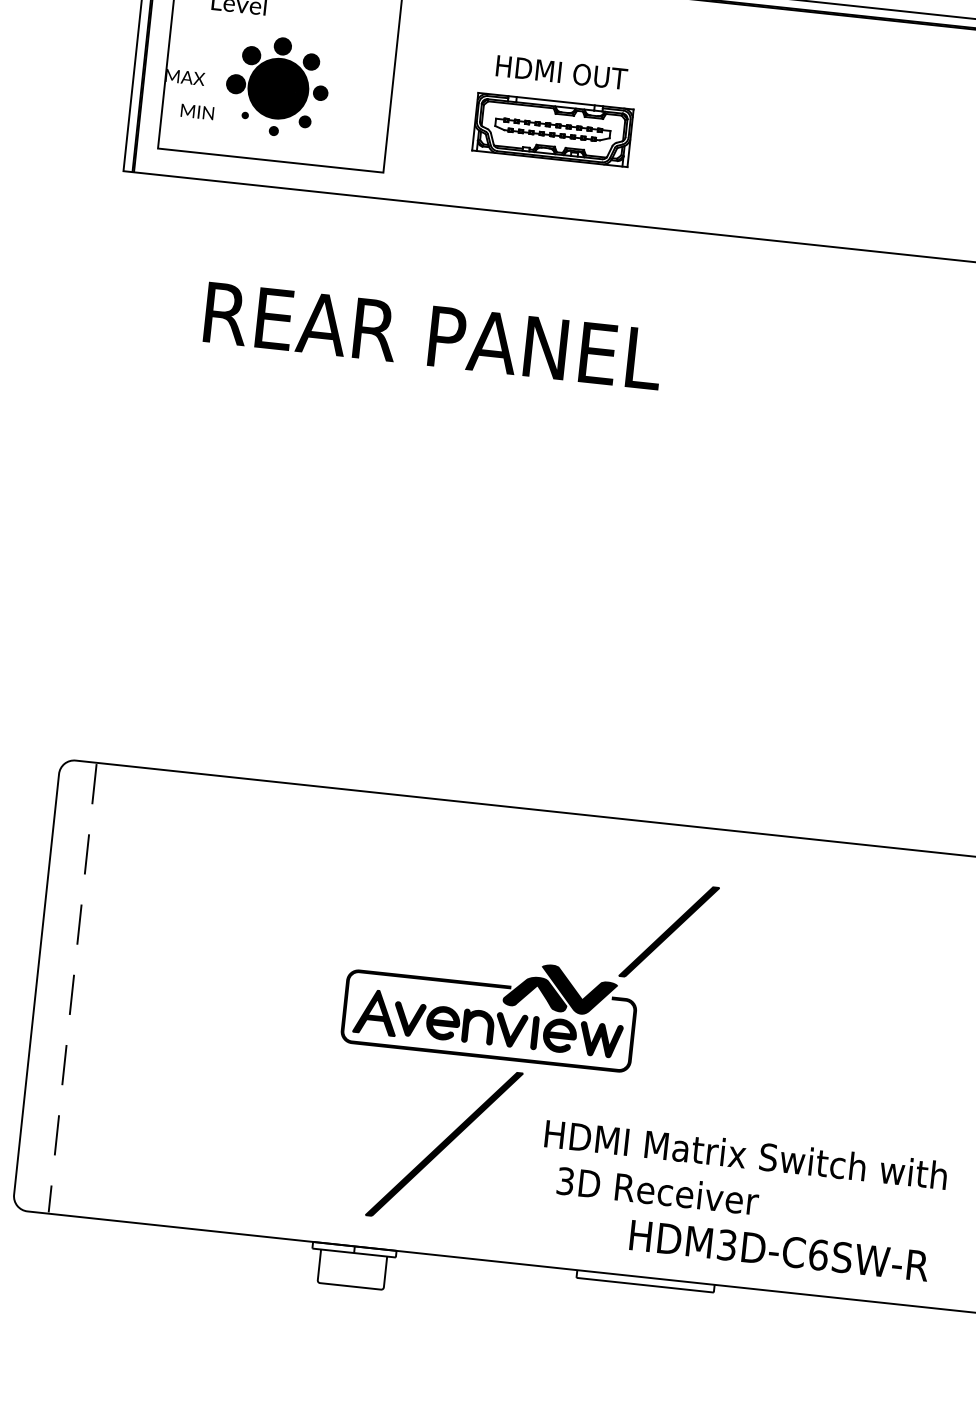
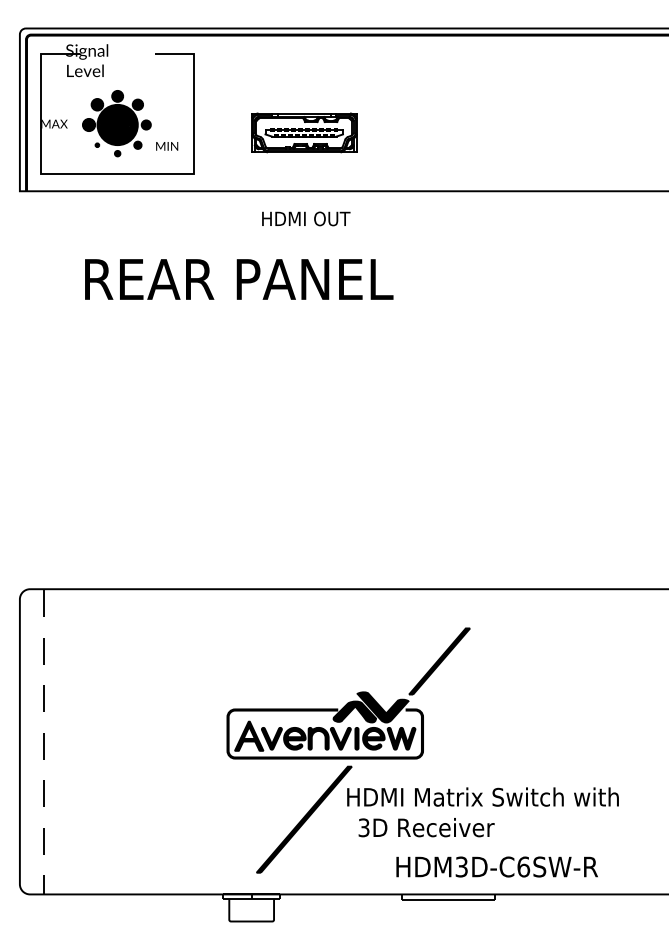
text: (562, 72) -> (306, 218), moved
text: (197, 112) -> (167, 146), moved
text: (742, 1177) -> (482, 812), moved
text: (778, 1249) -> (496, 866), moved

